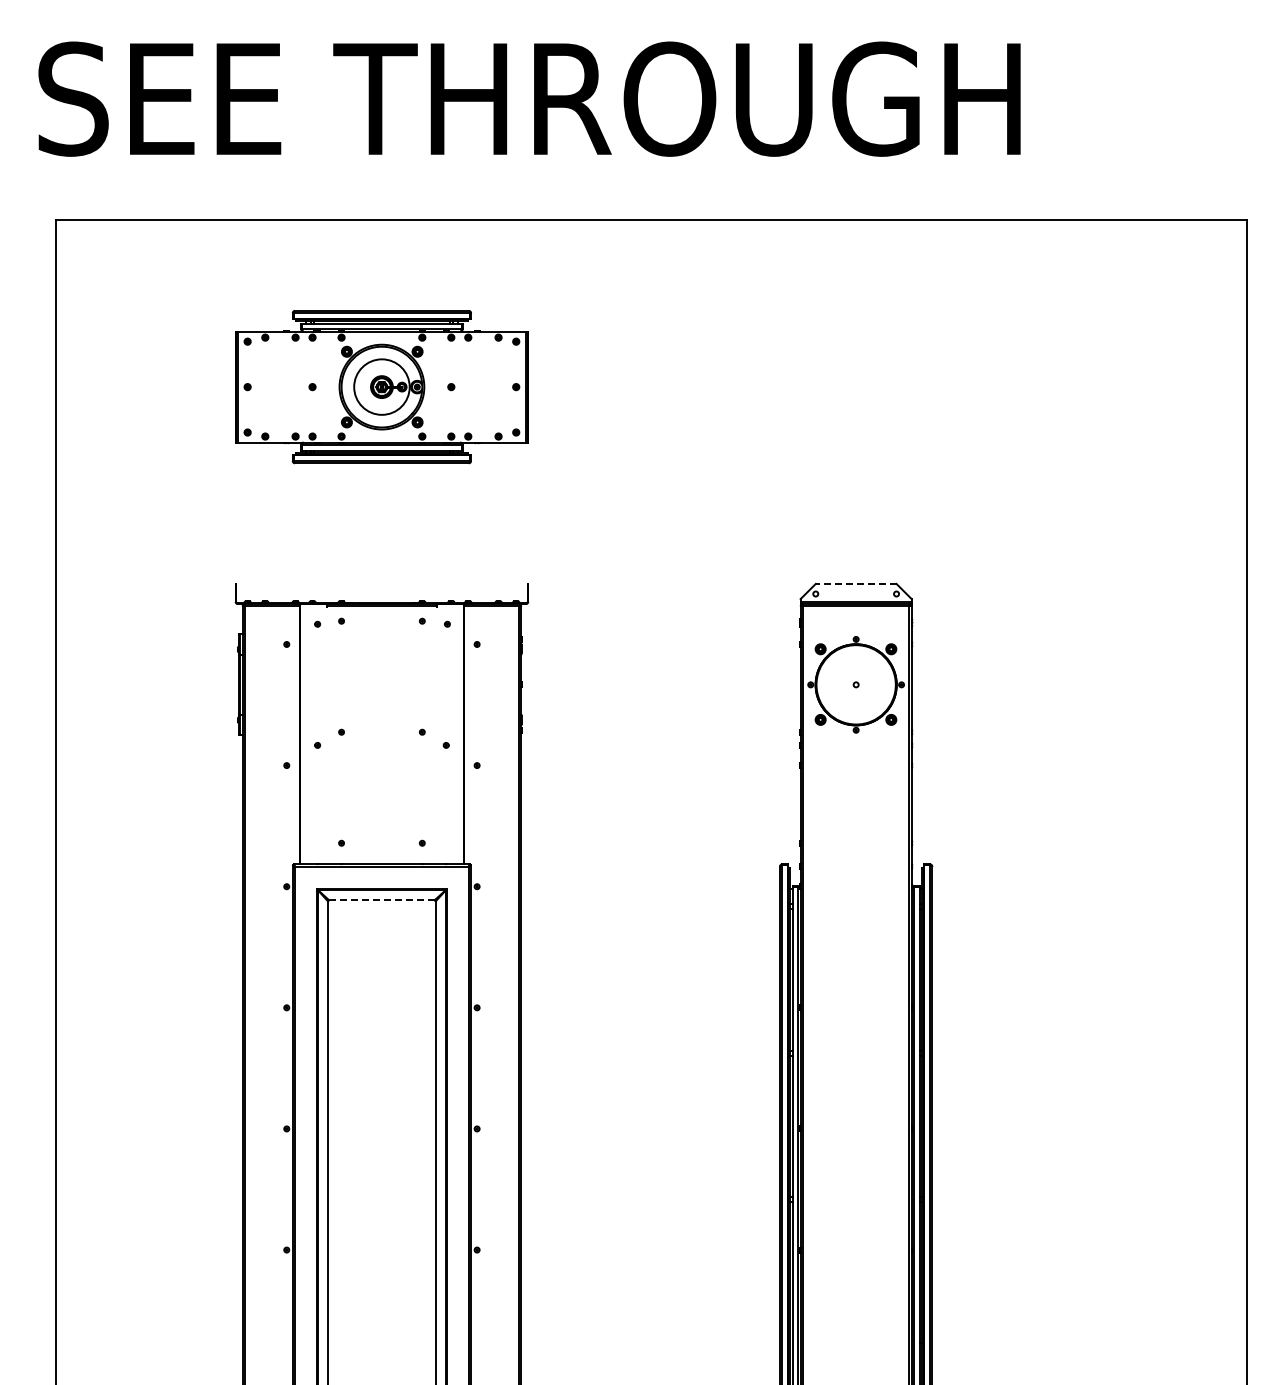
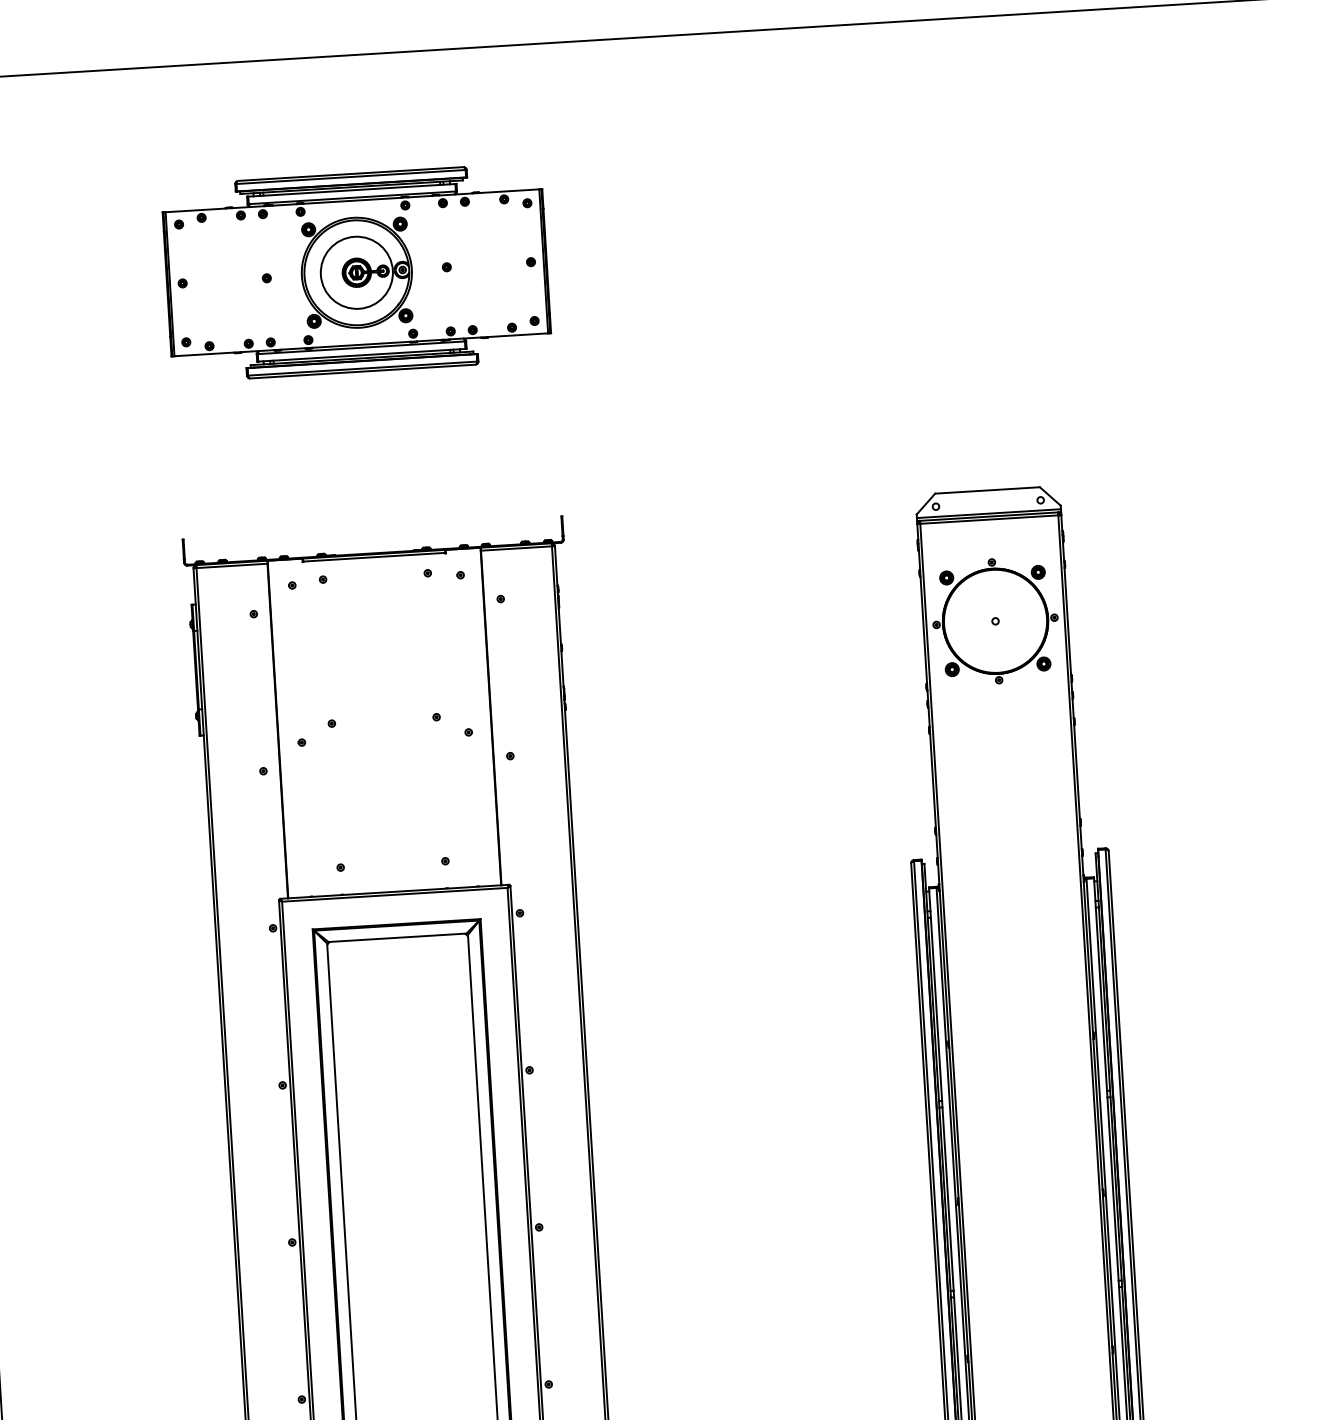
line: (855, 583) -> (986, 489), dashed -> solid
line: (381, 899) -> (396, 937), dashed -> solid

